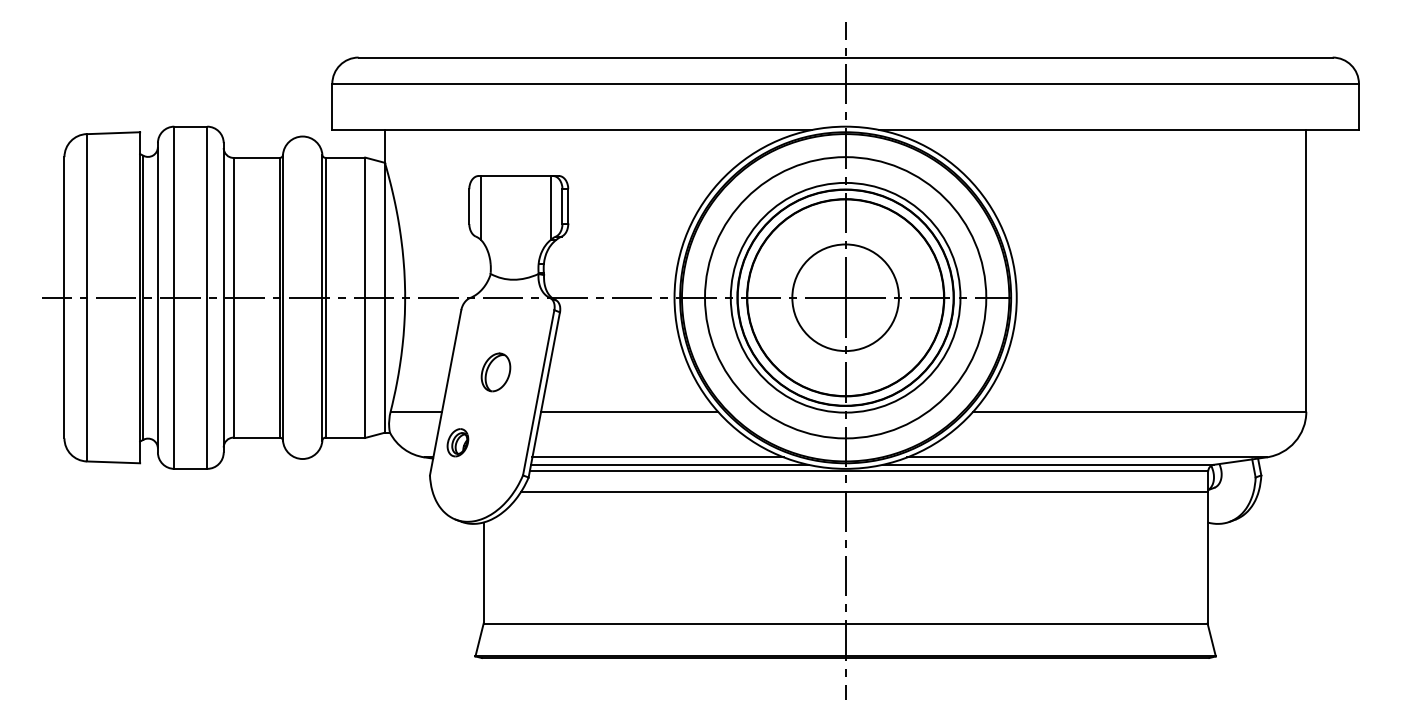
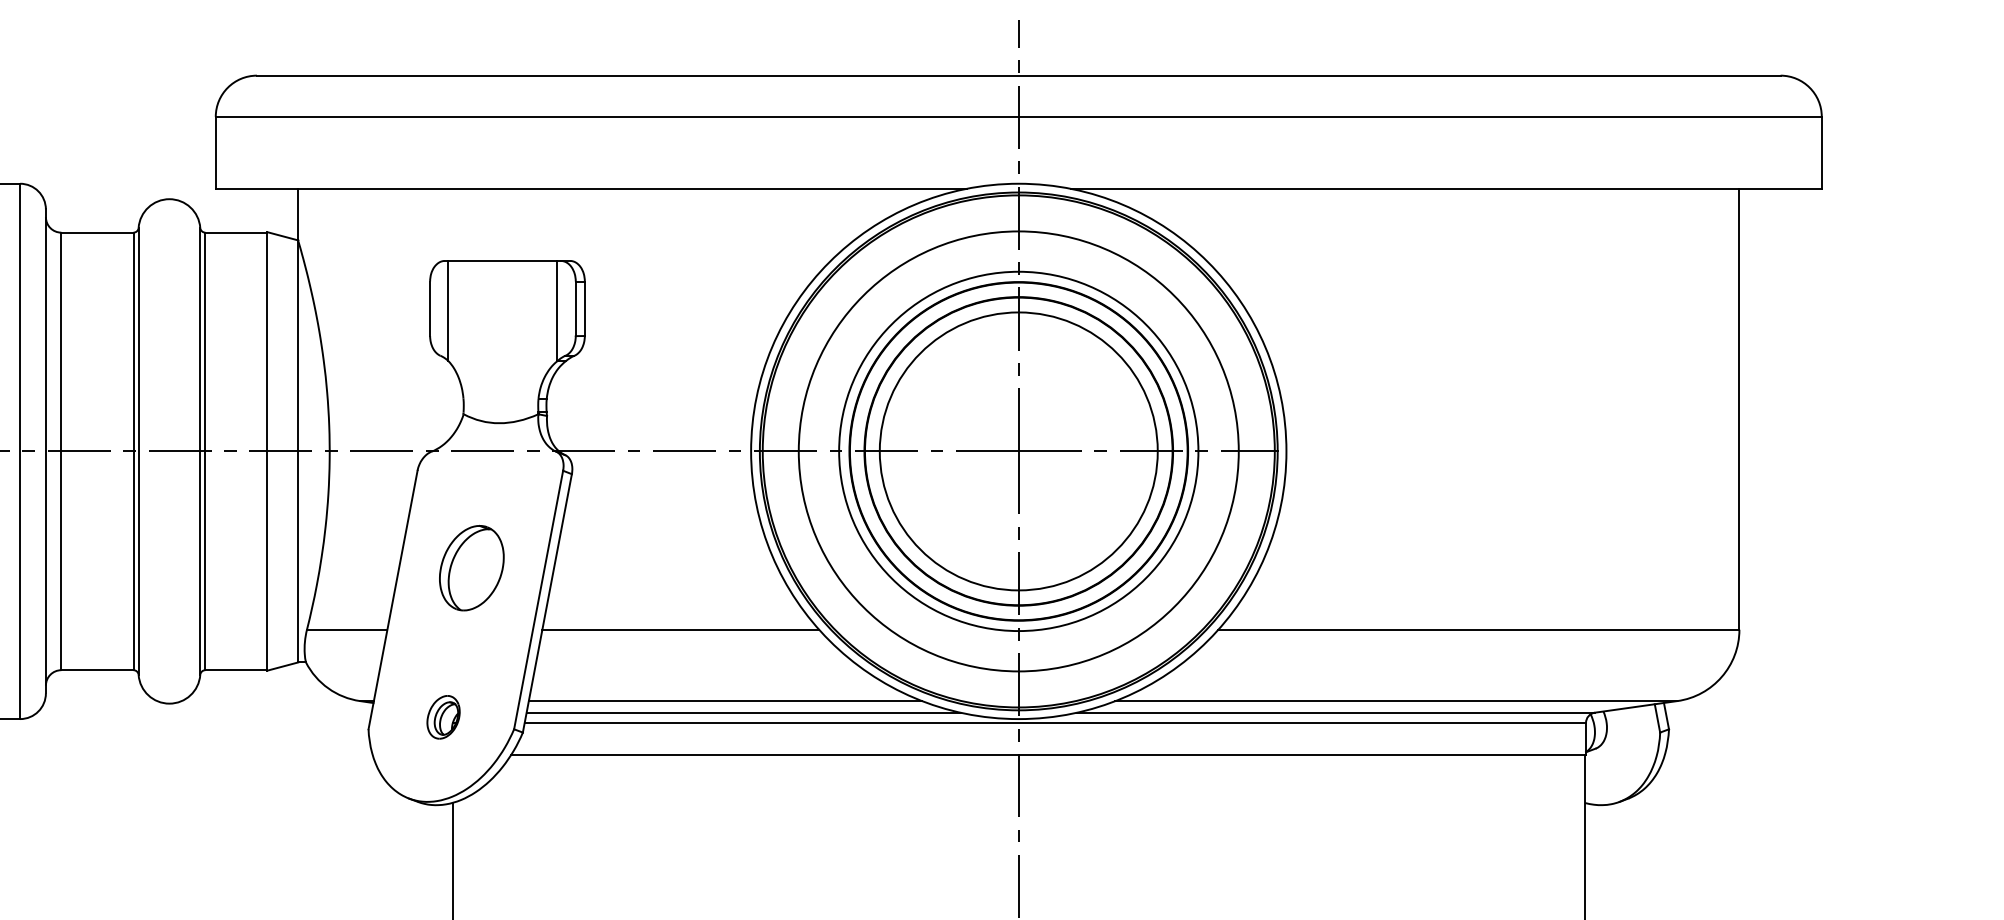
circle: (845, 297) -> (1018, 450), size x1.67
part: (495, 372) -> (471, 568), size x1.43
part: (457, 442) -> (442, 716), moved

